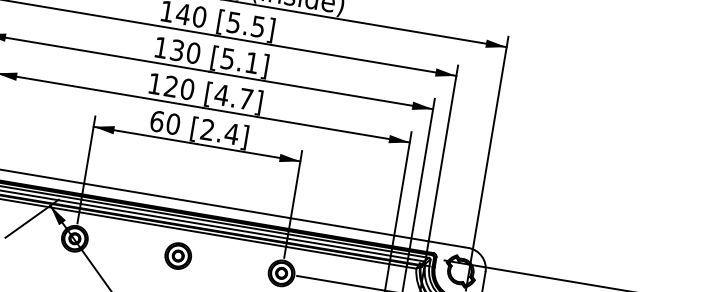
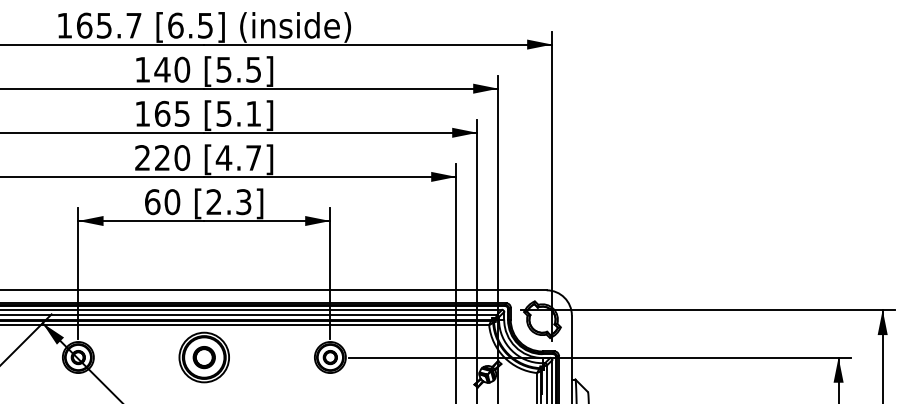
text: (185, 51) -> (172, 113), 130 -> 165
text: (154, 83) -> (142, 157), 120 -> 220
text: (231, 134) -> (243, 202), [2.4] -> [2.3]
part: (178, 256) -> (204, 357), size x1.6

